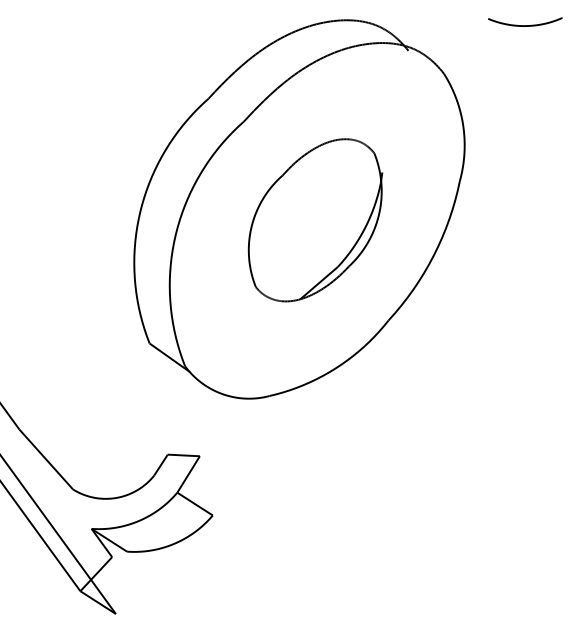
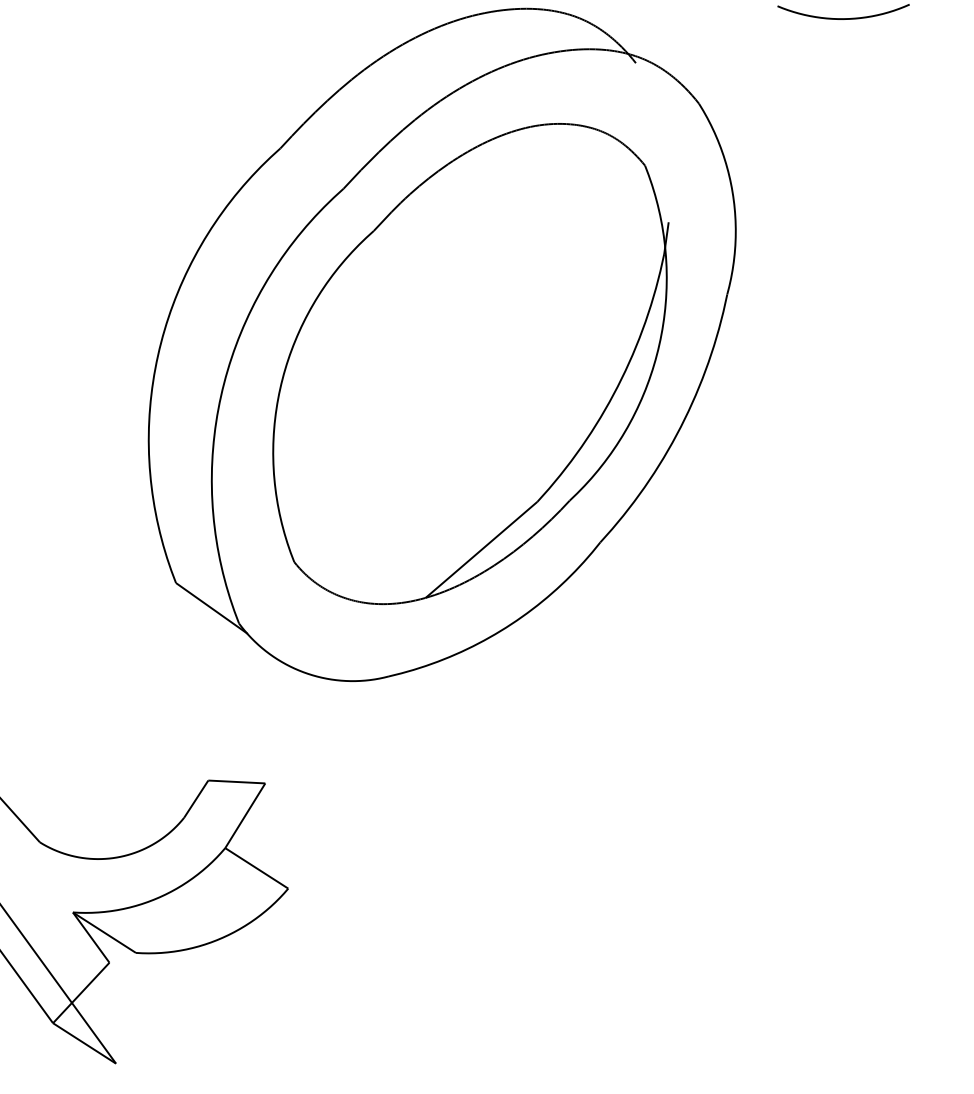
part: (315, 220) -> (470, 364), size x1.67

